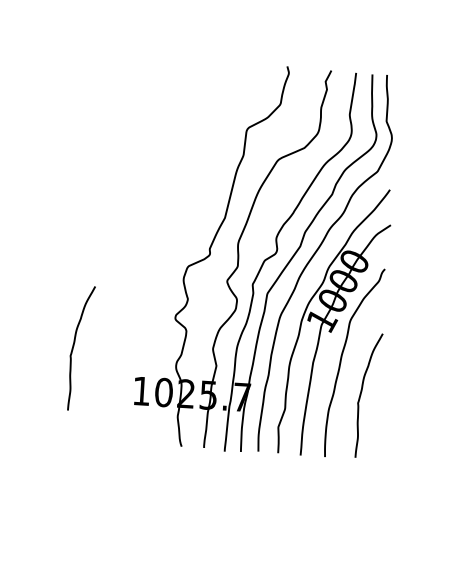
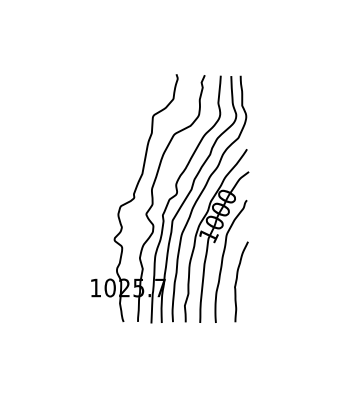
curve: (75, 347) -> (51, 262), removed

